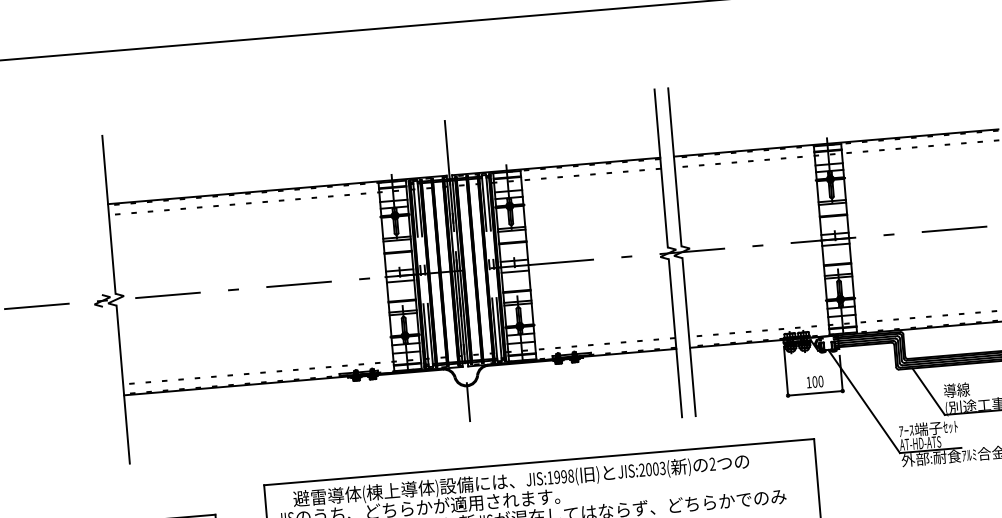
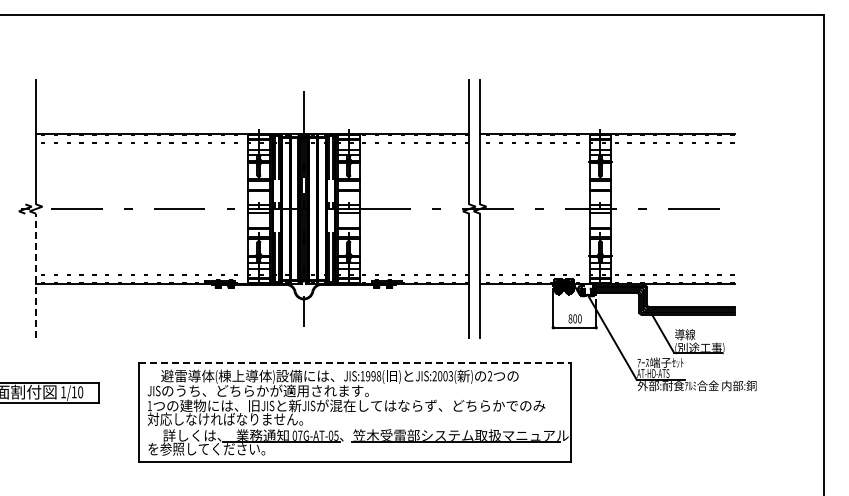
text: (808, 382) -> (570, 318), 100 -> 800
line: (123, 384) -> (36, 275), solid -> dashed
line: (539, 462) -> (355, 363), solid -> dashed

